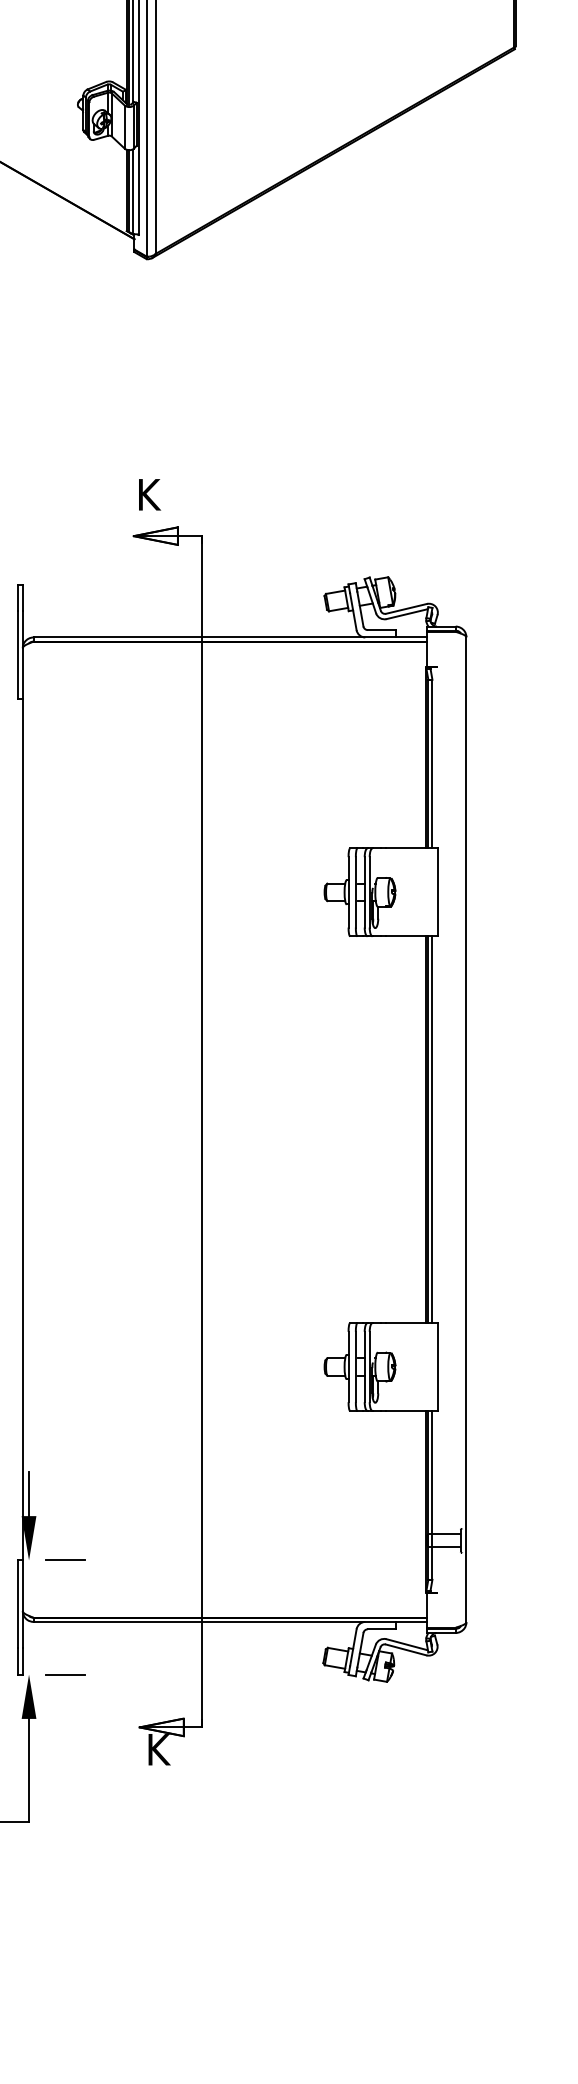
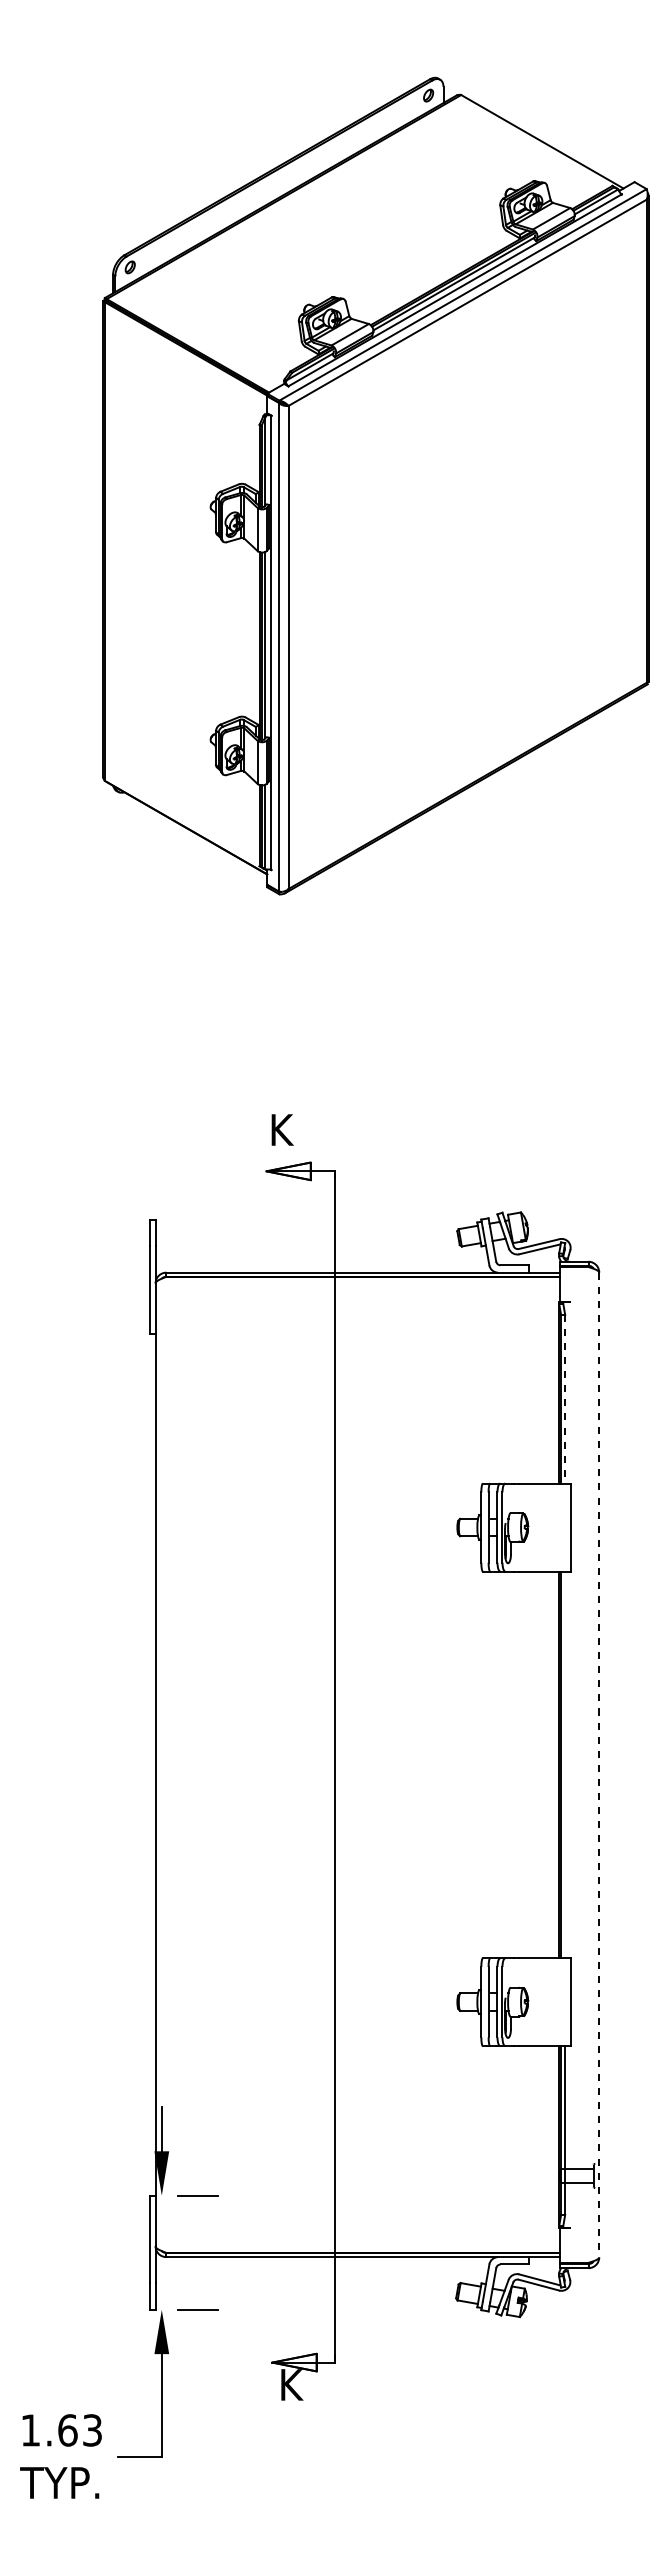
line: (432, 764) -> (565, 1399), solid -> dashed
line: (432, 1129) -> (565, 1764), removed
line: (466, 1130) -> (599, 1765), solid -> dashed

